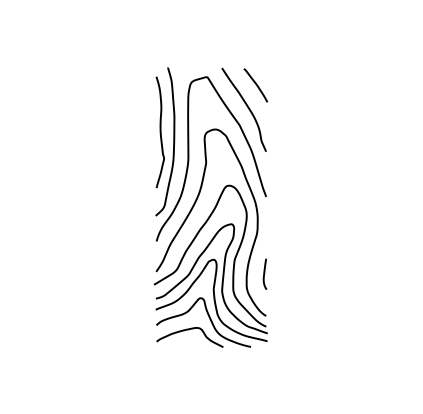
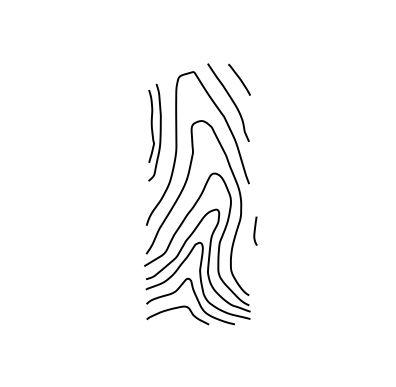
part: (165, 141) -> (154, 132), size x0.7
curve: (264, 273) -> (255, 230), moved

